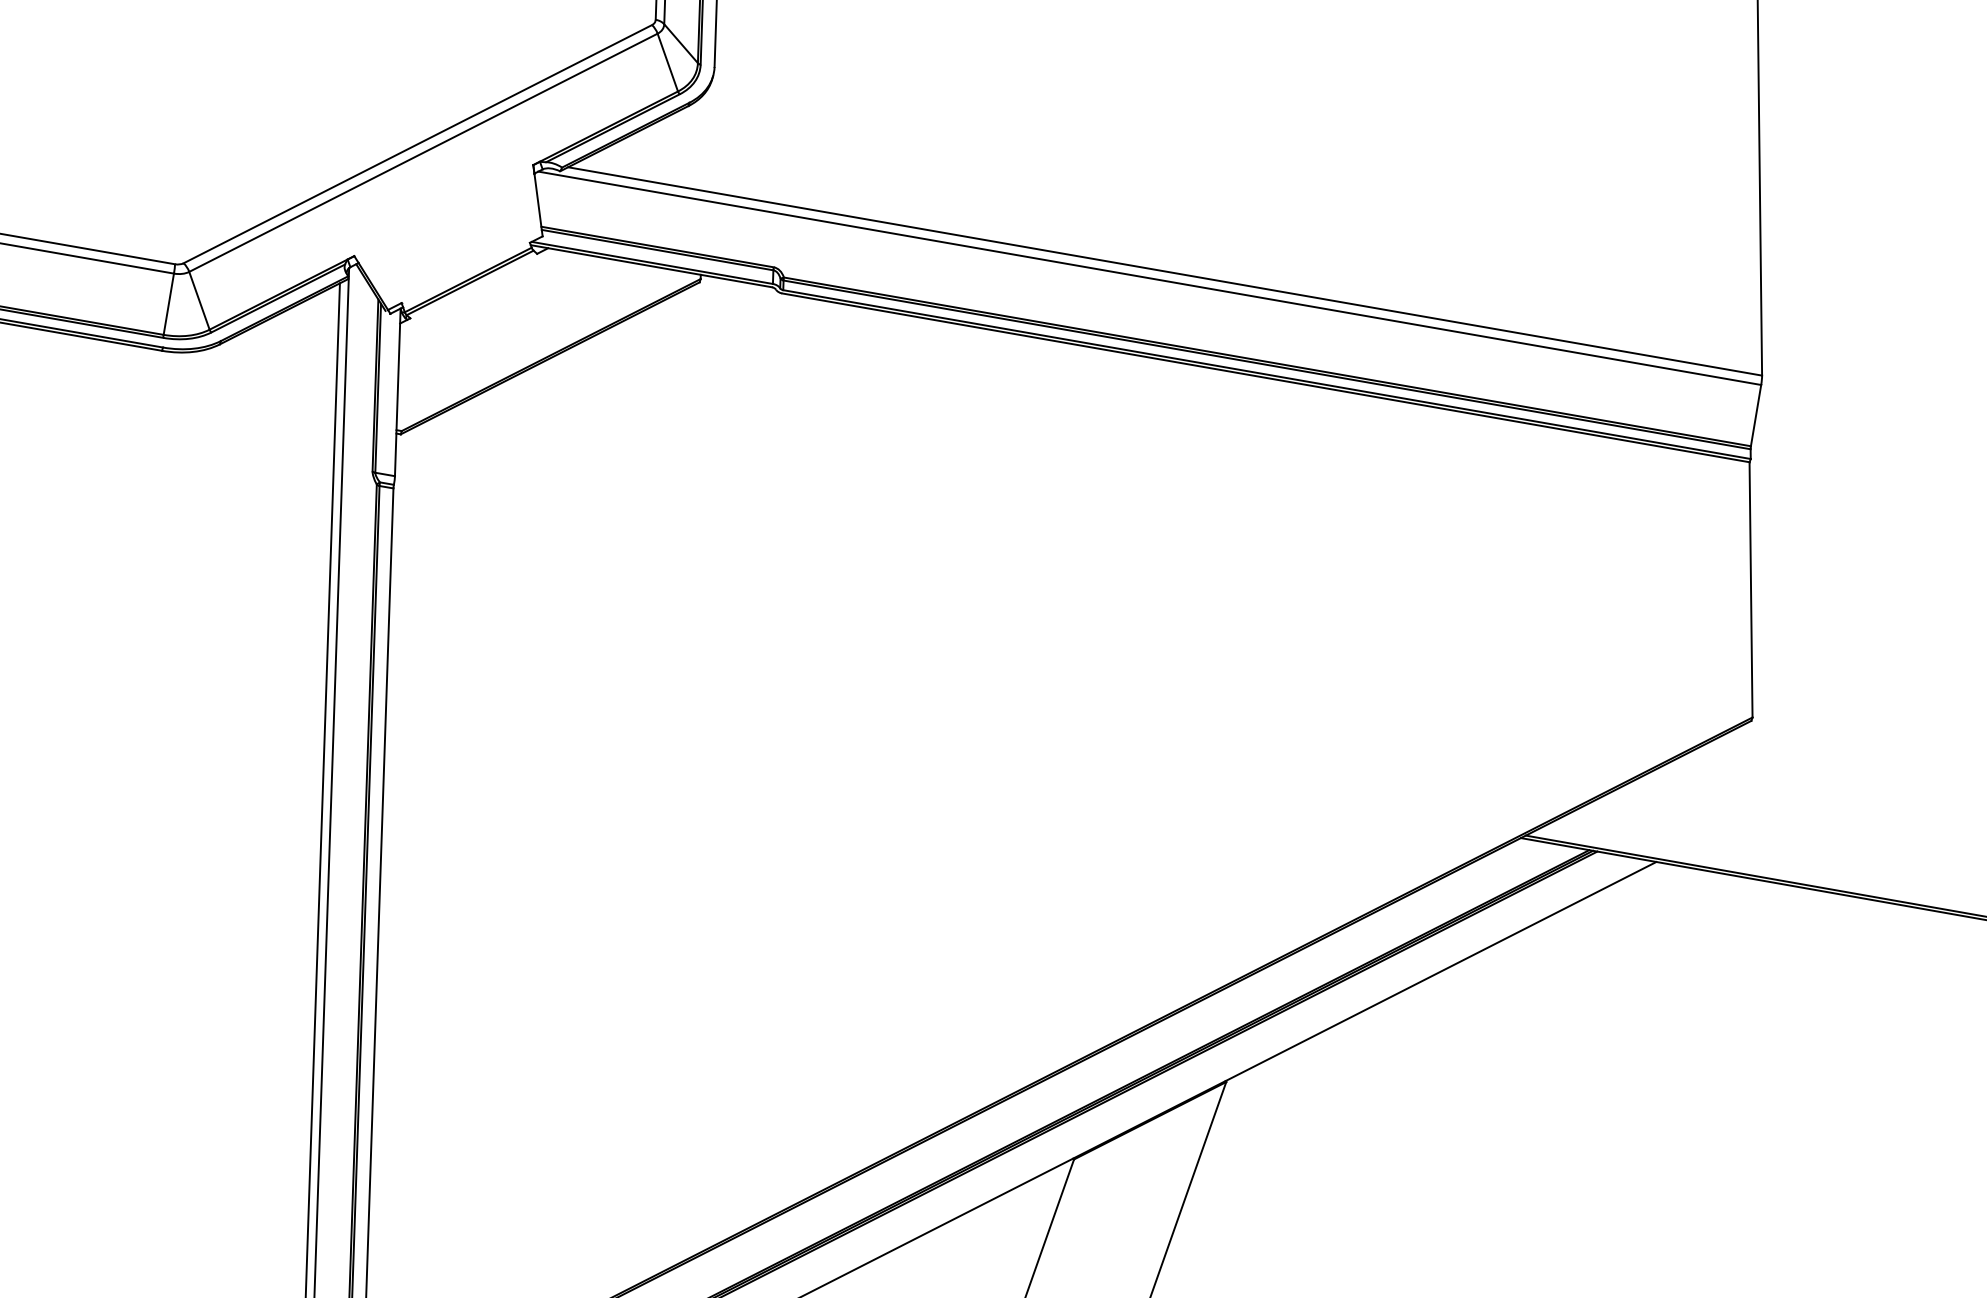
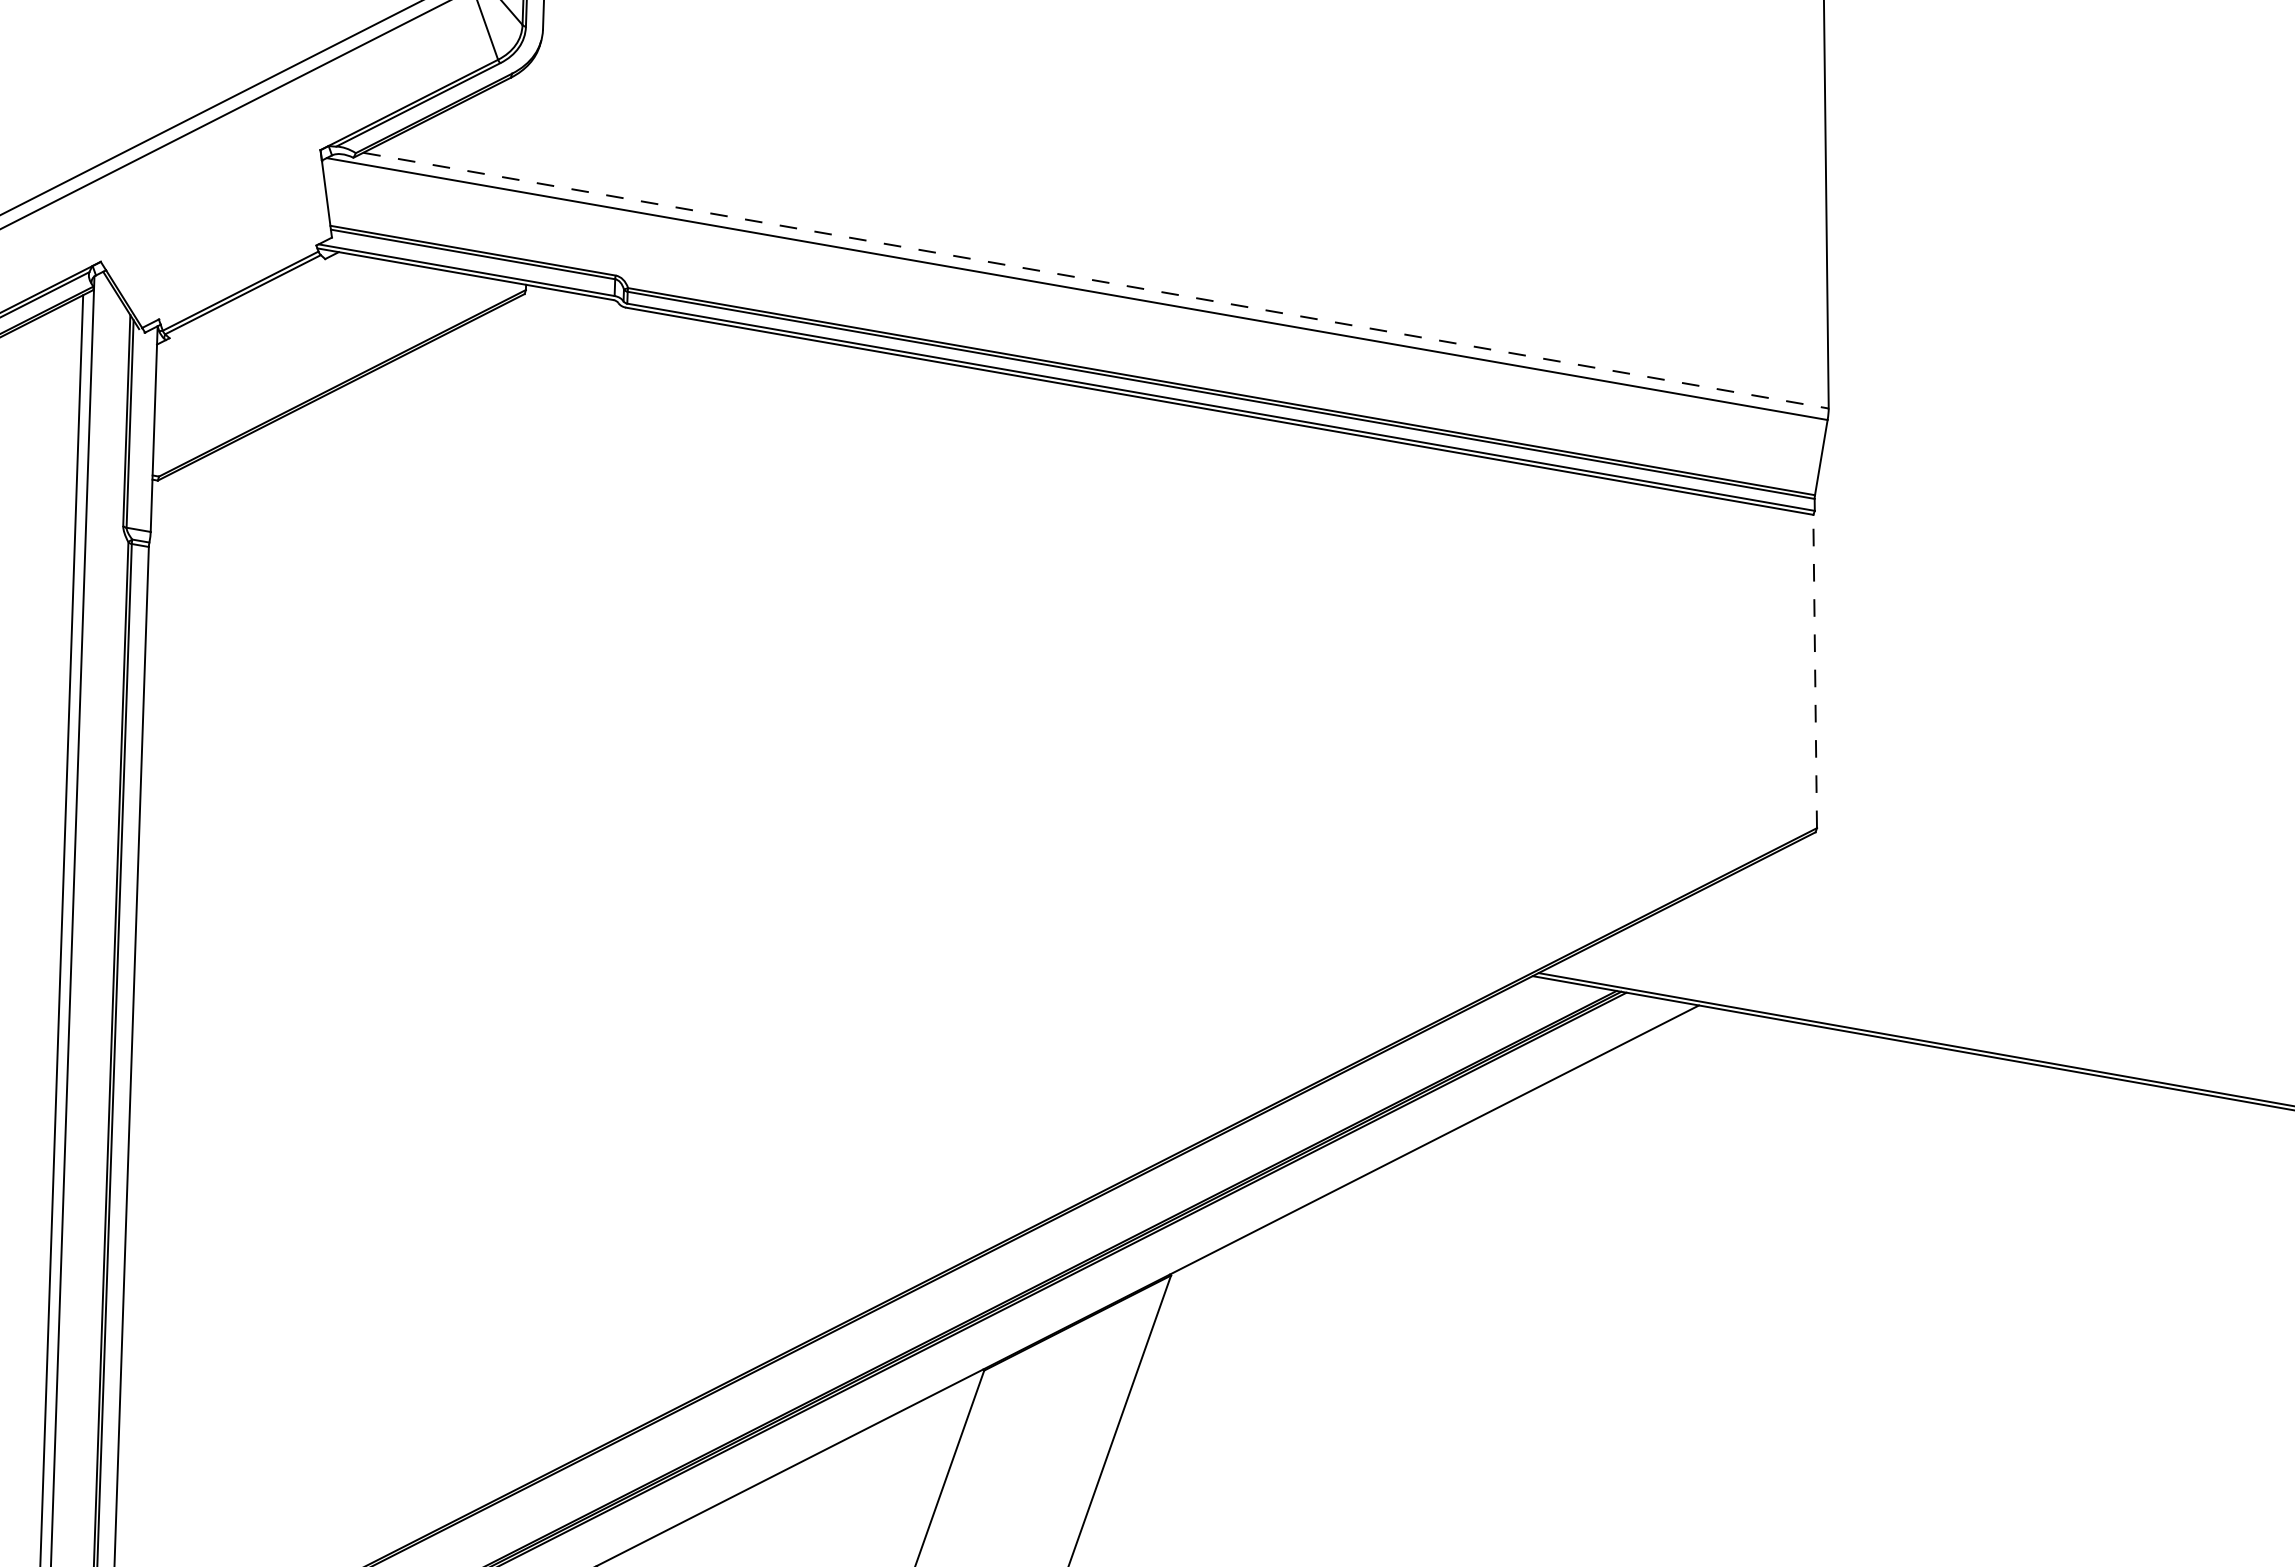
line: (1165, 271) -> (1096, 280), solid -> dashed
line: (1751, 589) -> (1815, 671), solid -> dashed

